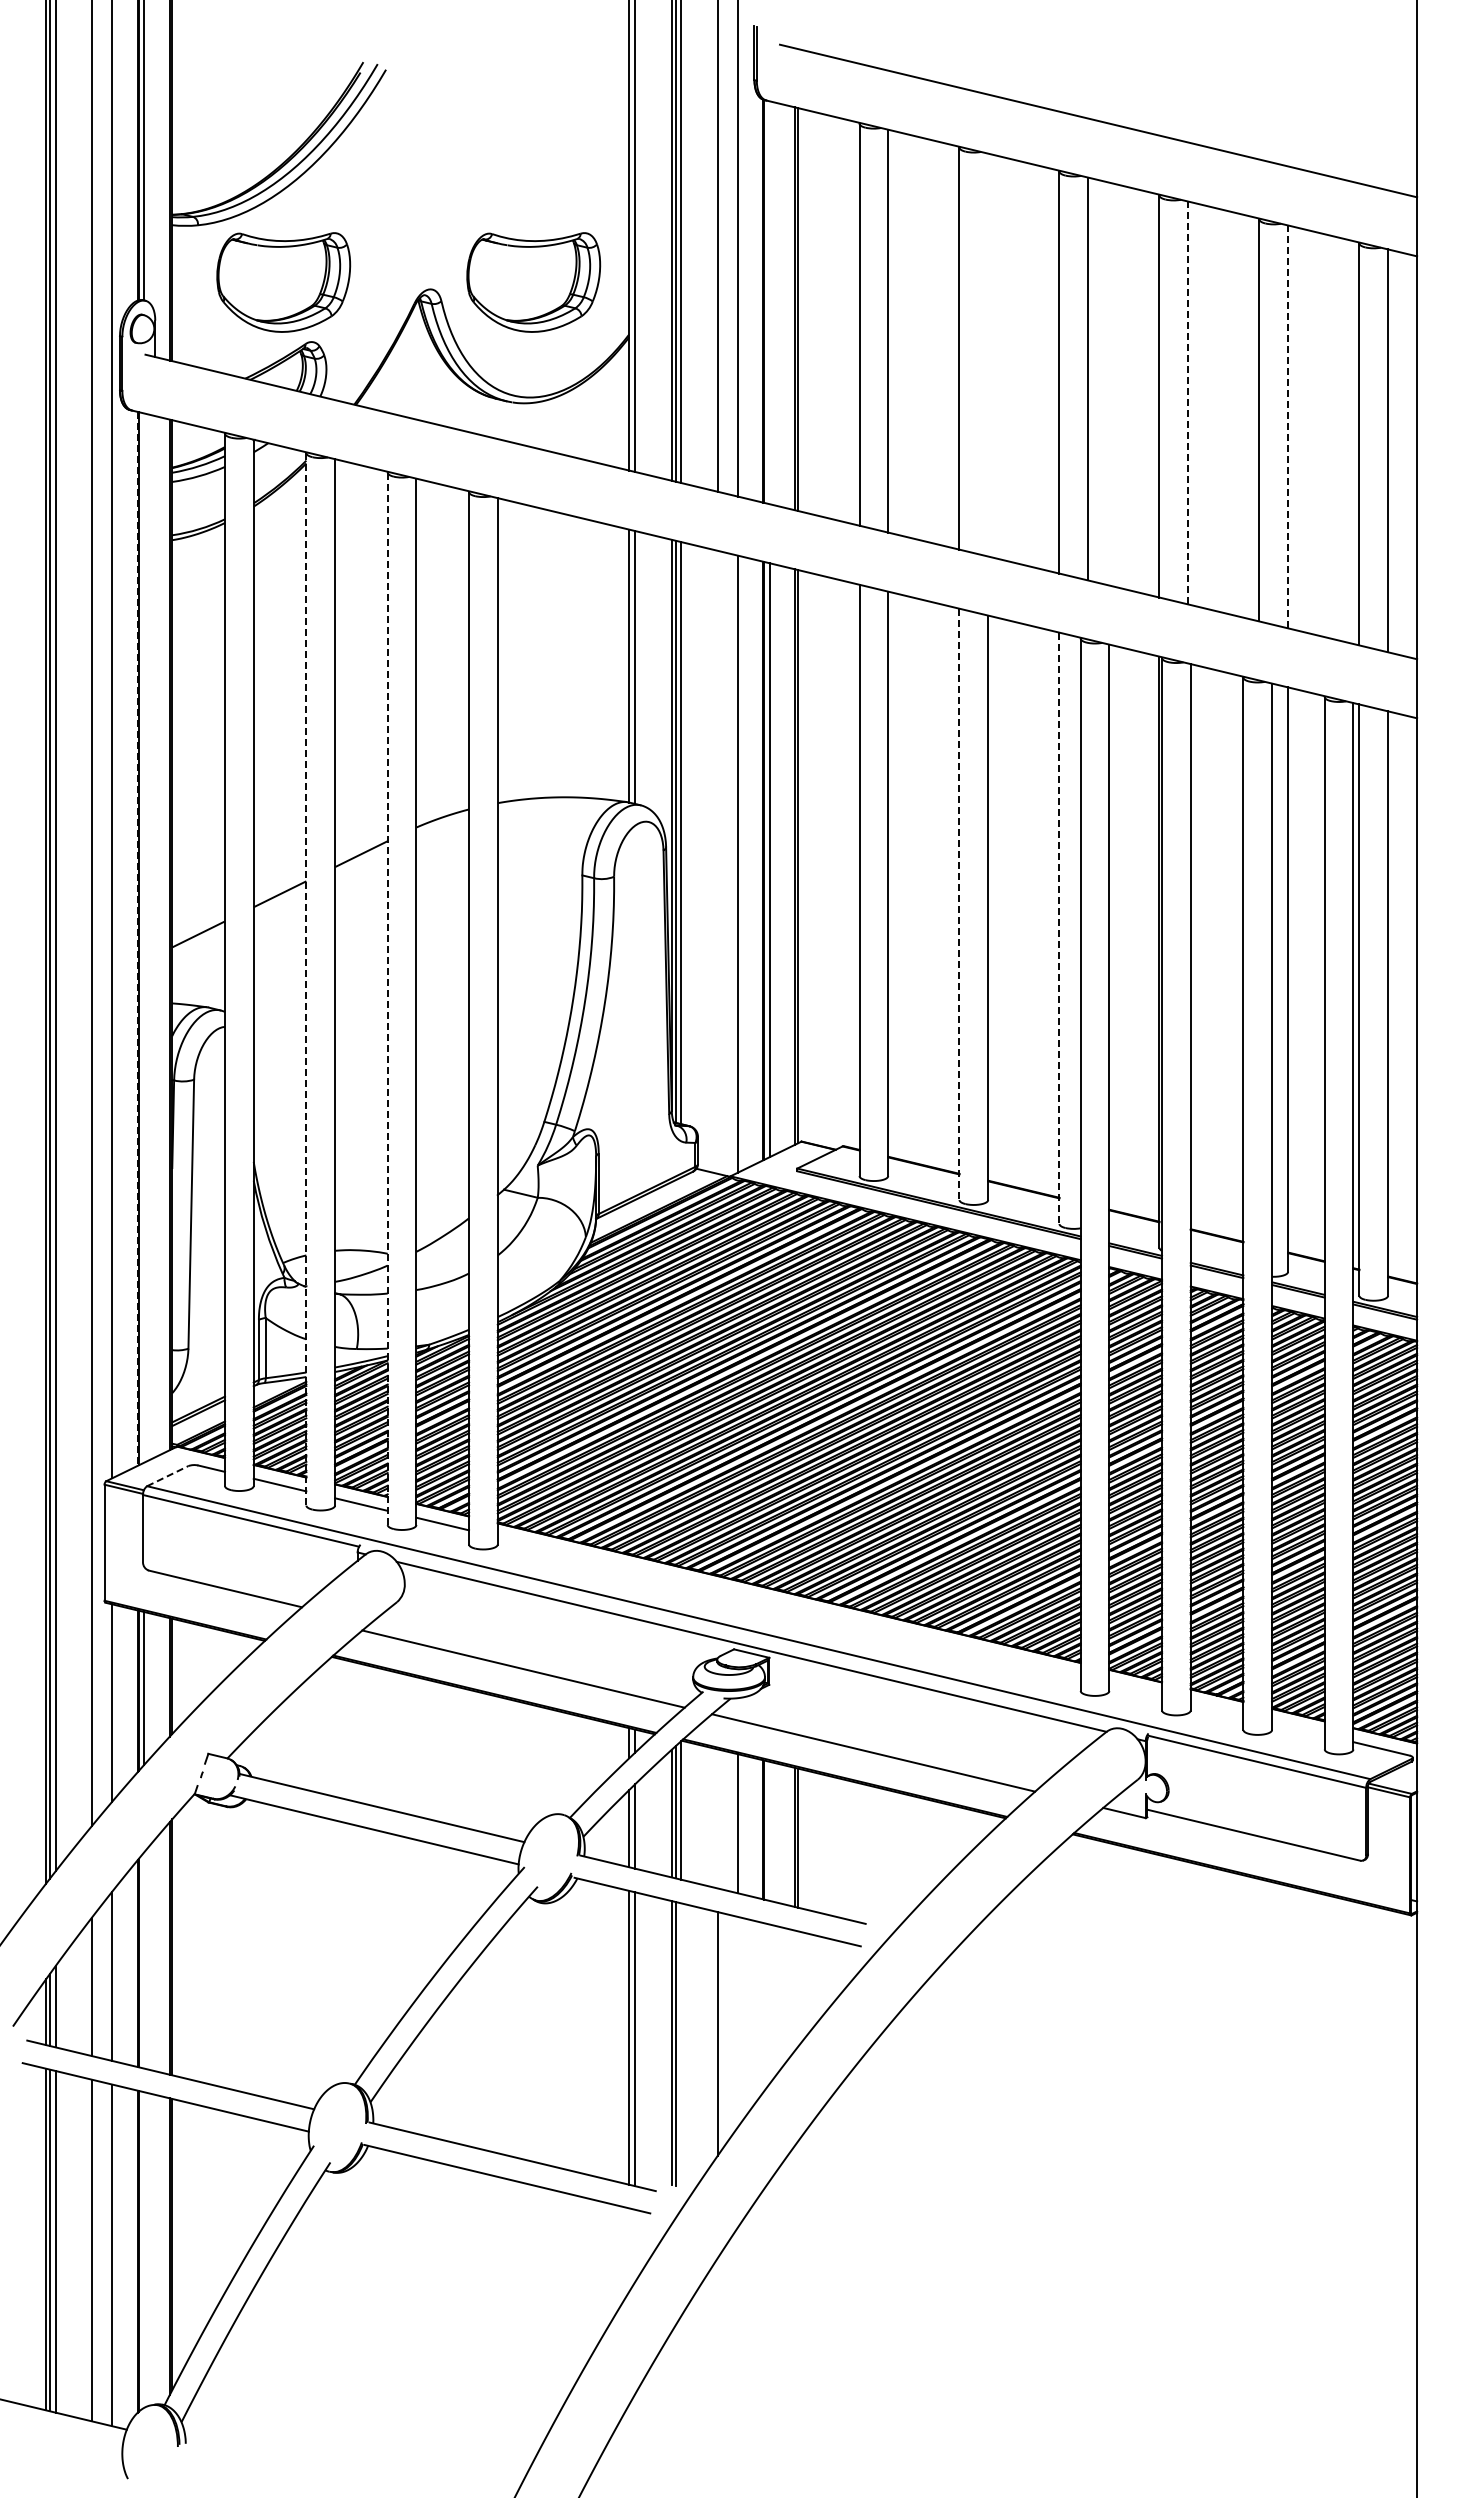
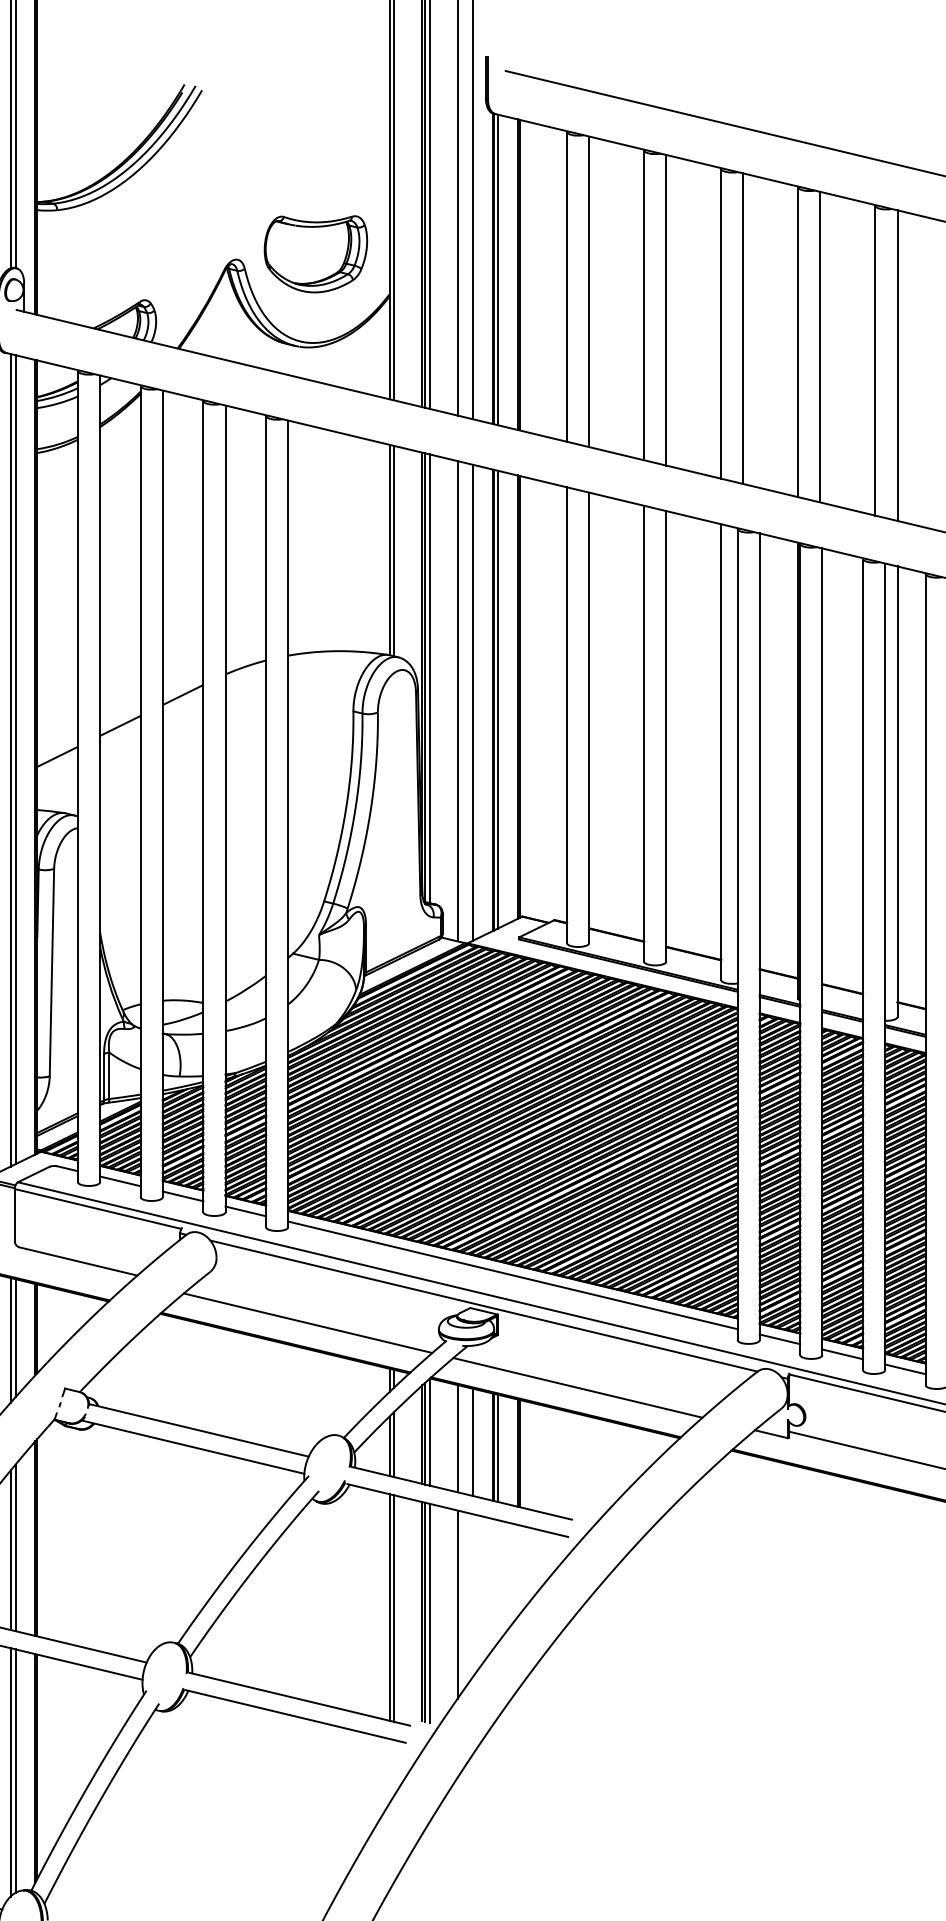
part: (283, 282) -> (123, 254), removed
line: (769, 302) -> (497, 269), added
line: (988, 354) -> (666, 309), added
line: (1188, 402) -> (820, 346), dashed -> solid
line: (1288, 426) -> (897, 365), dashed -> solid
line: (717, 861) -> (457, 700), added
line: (959, 904) -> (644, 733), dashed -> solid
line: (1059, 928) -> (721, 752), dashed -> solid
line: (144, 937) -> (15, 759), added
line: (137, 939) -> (10, 760), dashed -> solid
line: (306, 979) -> (140, 791), dashed -> solid
line: (387, 999) -> (203, 807), dashed -> solid
line: (167, 1476) -> (33, 1174), dashed -> solid
line: (788, 1606) -> (512, 1274), added
line: (1135, 1689) -> (779, 1338), added
line: (1216, 1709) -> (842, 1354), added
line: (1298, 1728) -> (905, 1369), added
line: (717, 1818) -> (457, 1438), added
line: (769, 1830) -> (497, 1447), added
line: (144, 1960) -> (15, 1547), added
line: (681, 2045) -> (429, 1613), added
line: (144, 2249) -> (15, 1770), added

